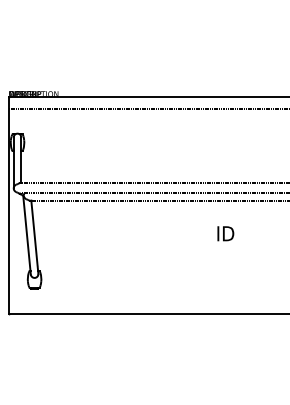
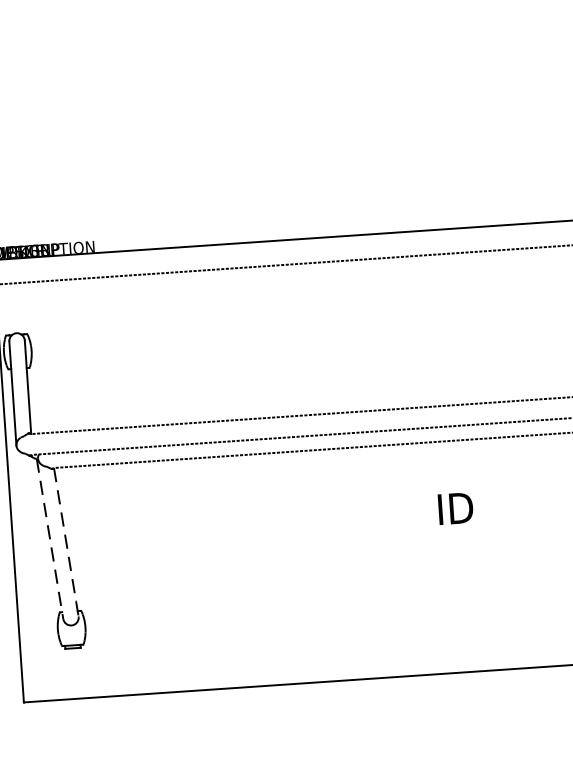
line: (27, 234) -> (50, 537), solid -> dashed
line: (34, 237) -> (65, 542), solid -> dashed

